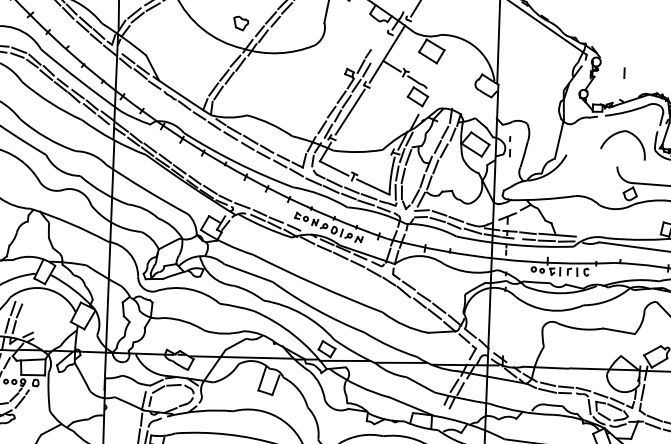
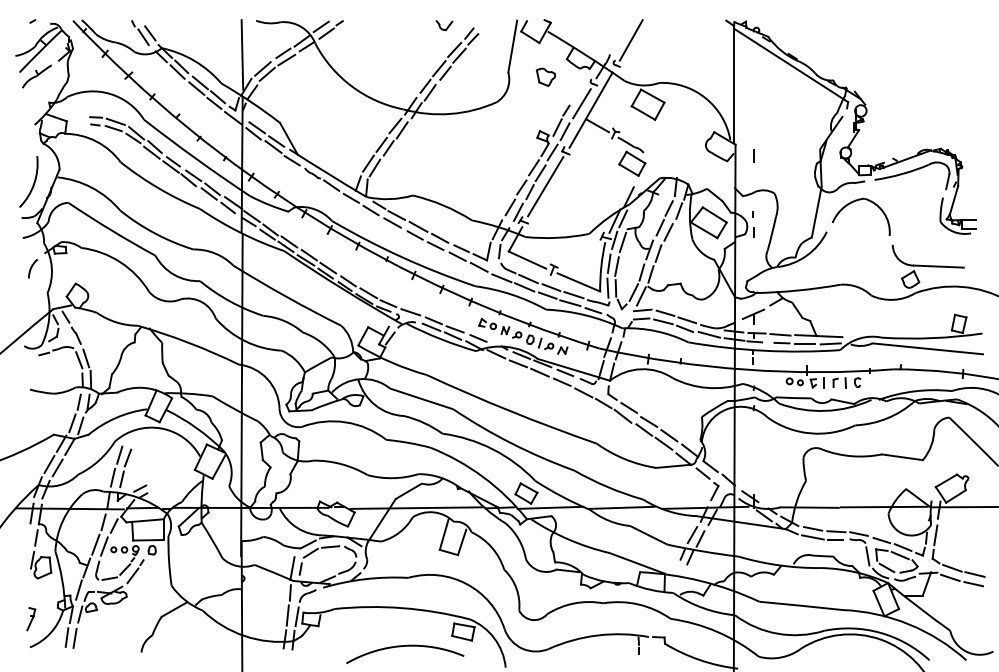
part: (240, 23) -> (545, 77), moved
line: (380, 48) -> (581, 103), added
line: (624, 72) -> (753, 155), moved
part: (618, 133) -> (854, 202), moved

